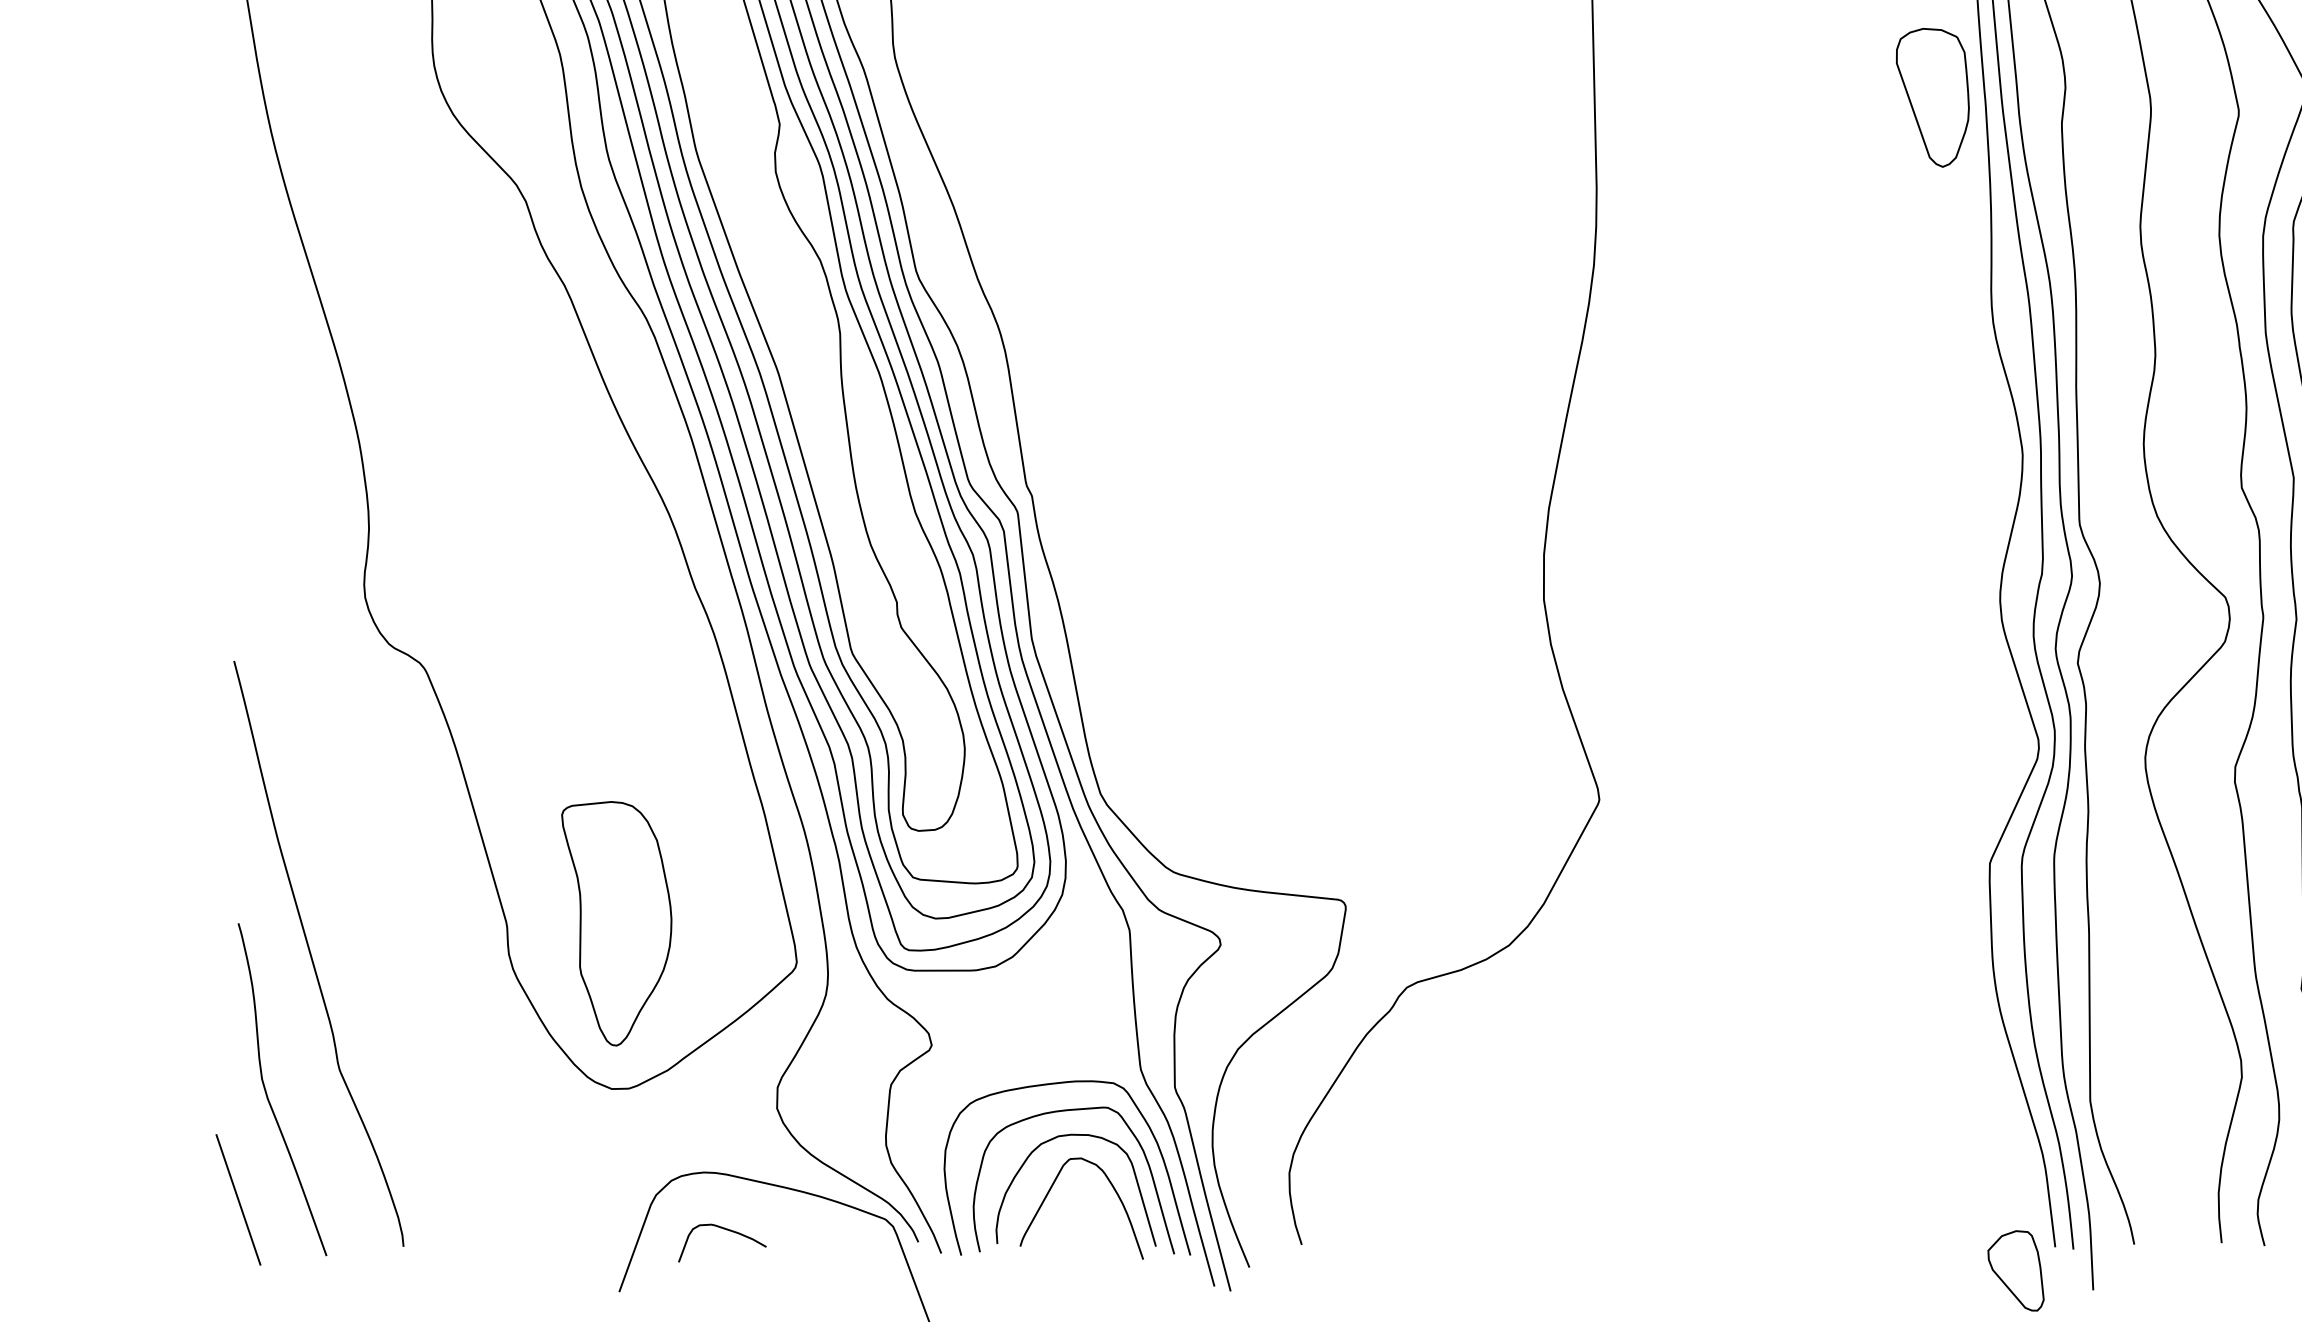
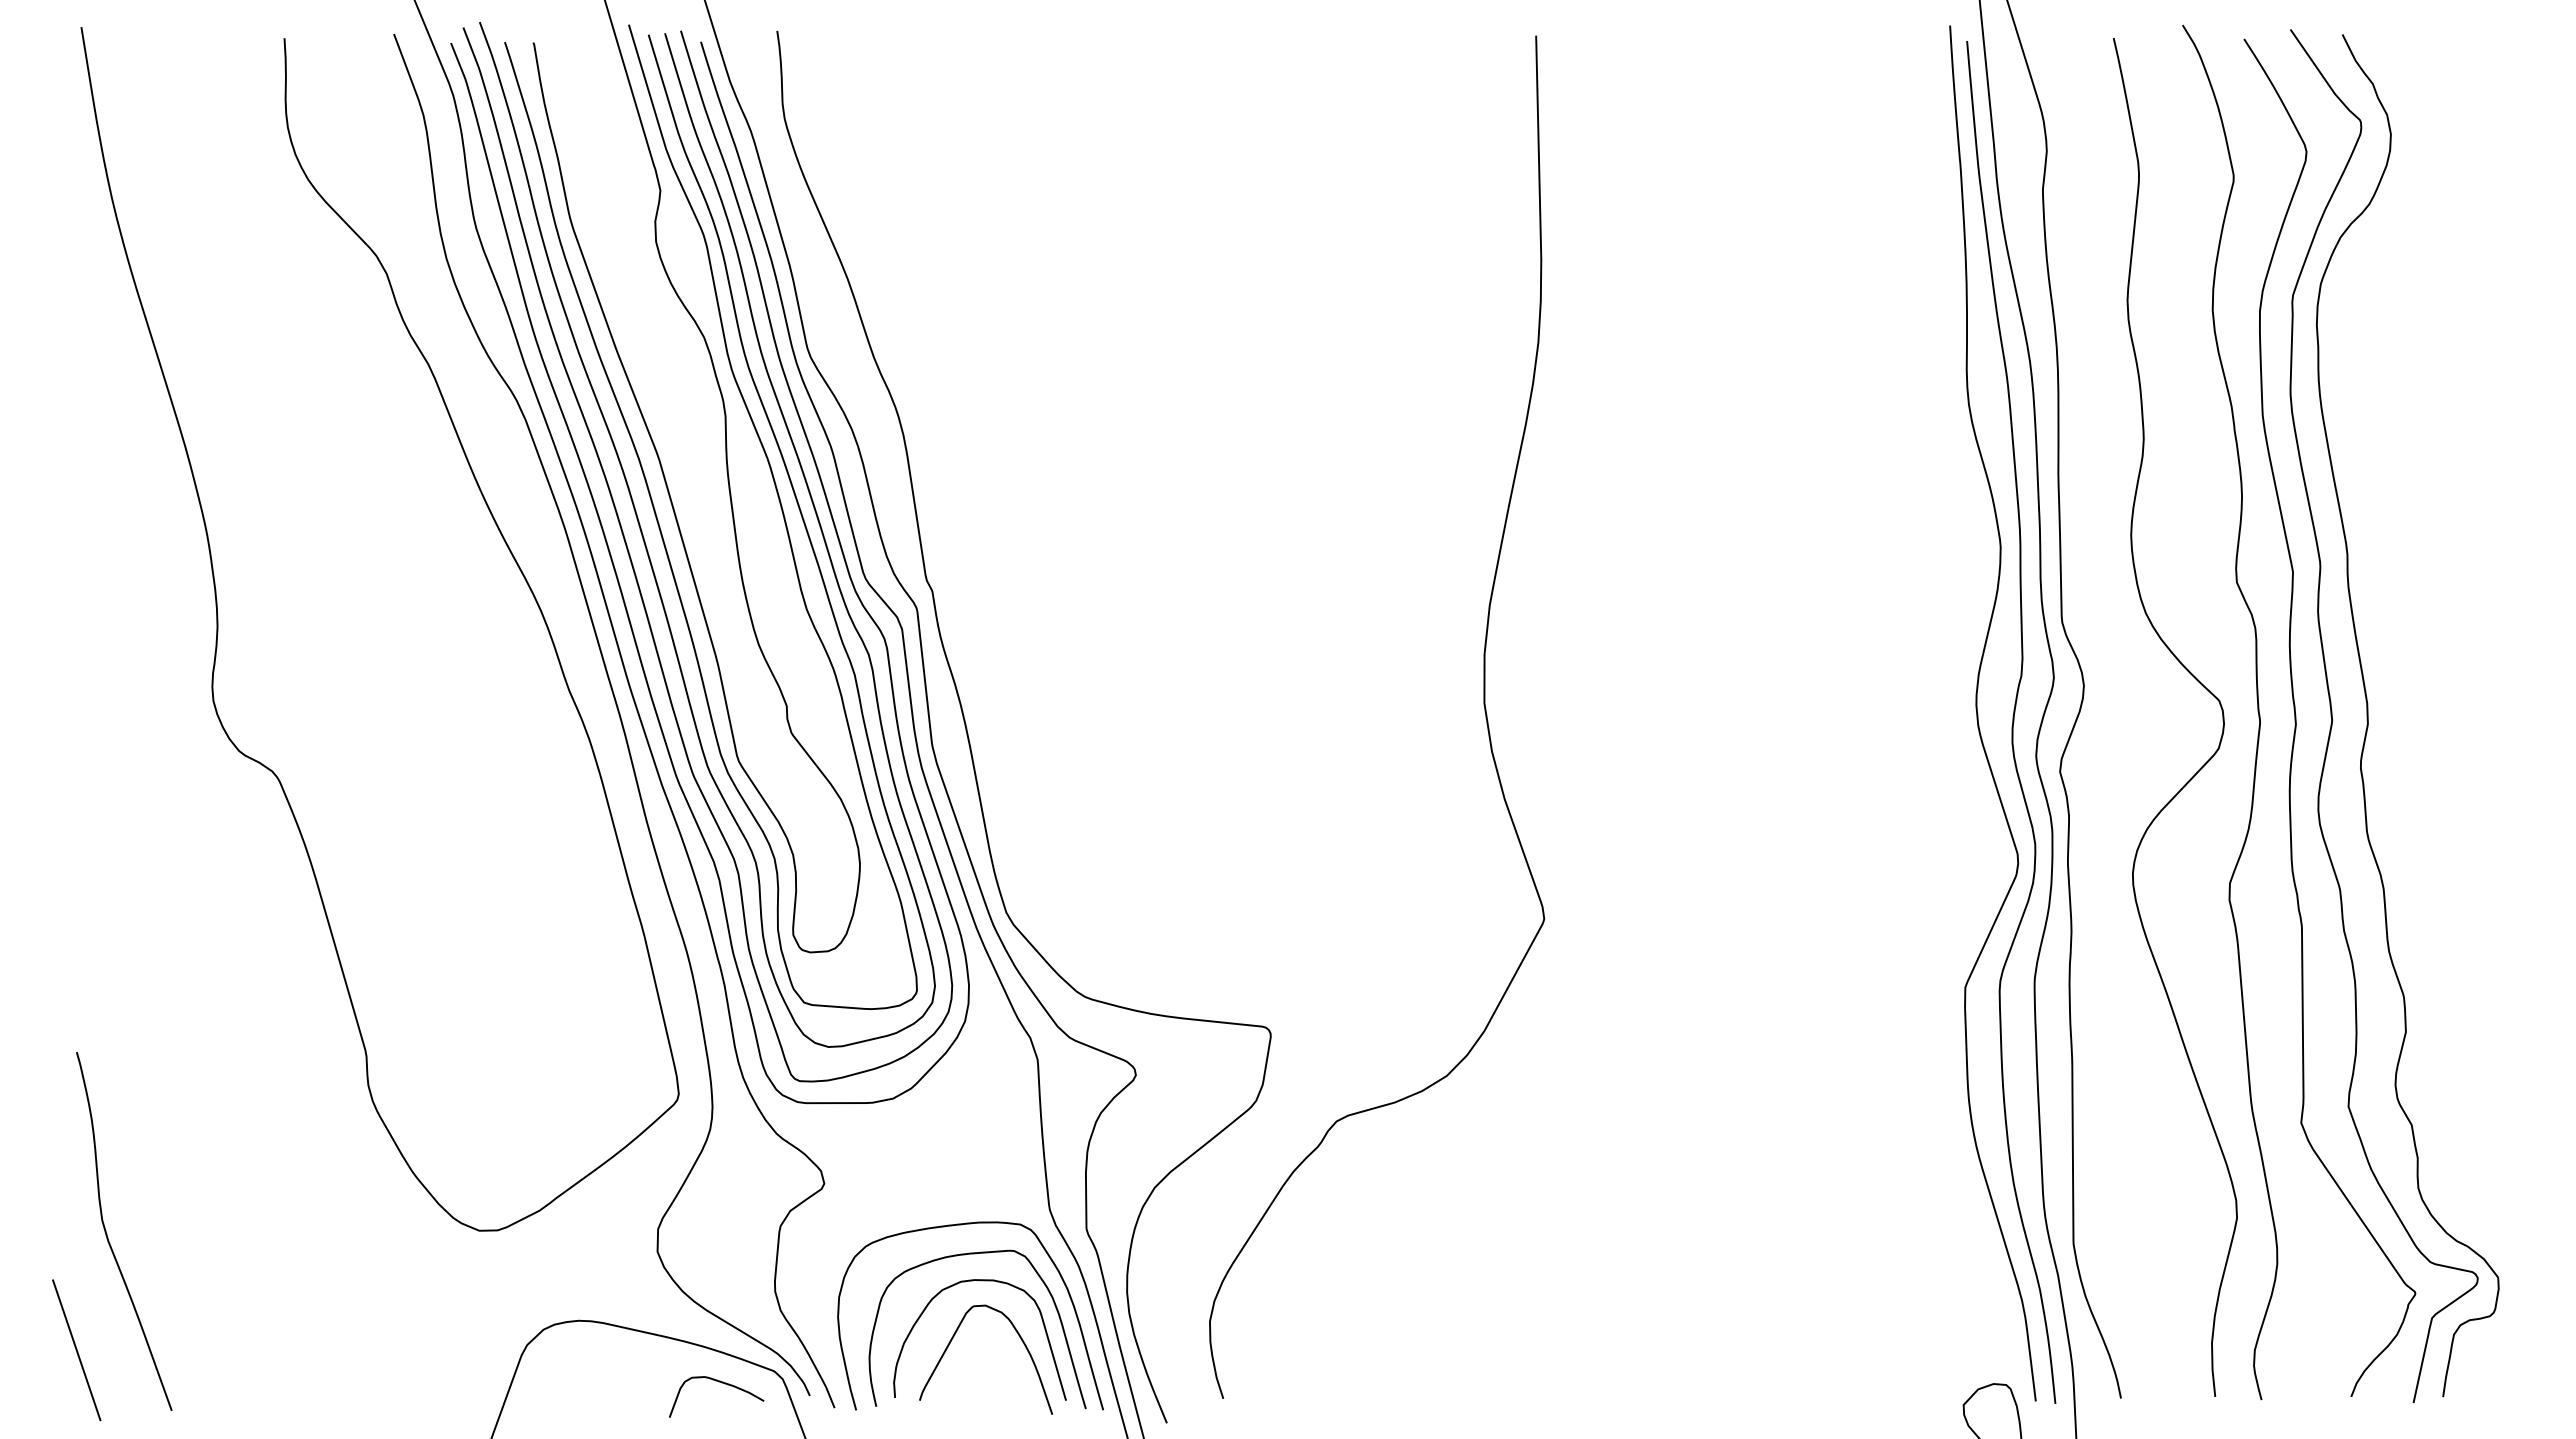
part: (1932, 97) -> (1903, 161), removed
part: (616, 923) -> (484, 1052), removed
curve: (311, 953) -> (155, 1084), removed
curve: (726, 1230) -> (721, 1383), moved

